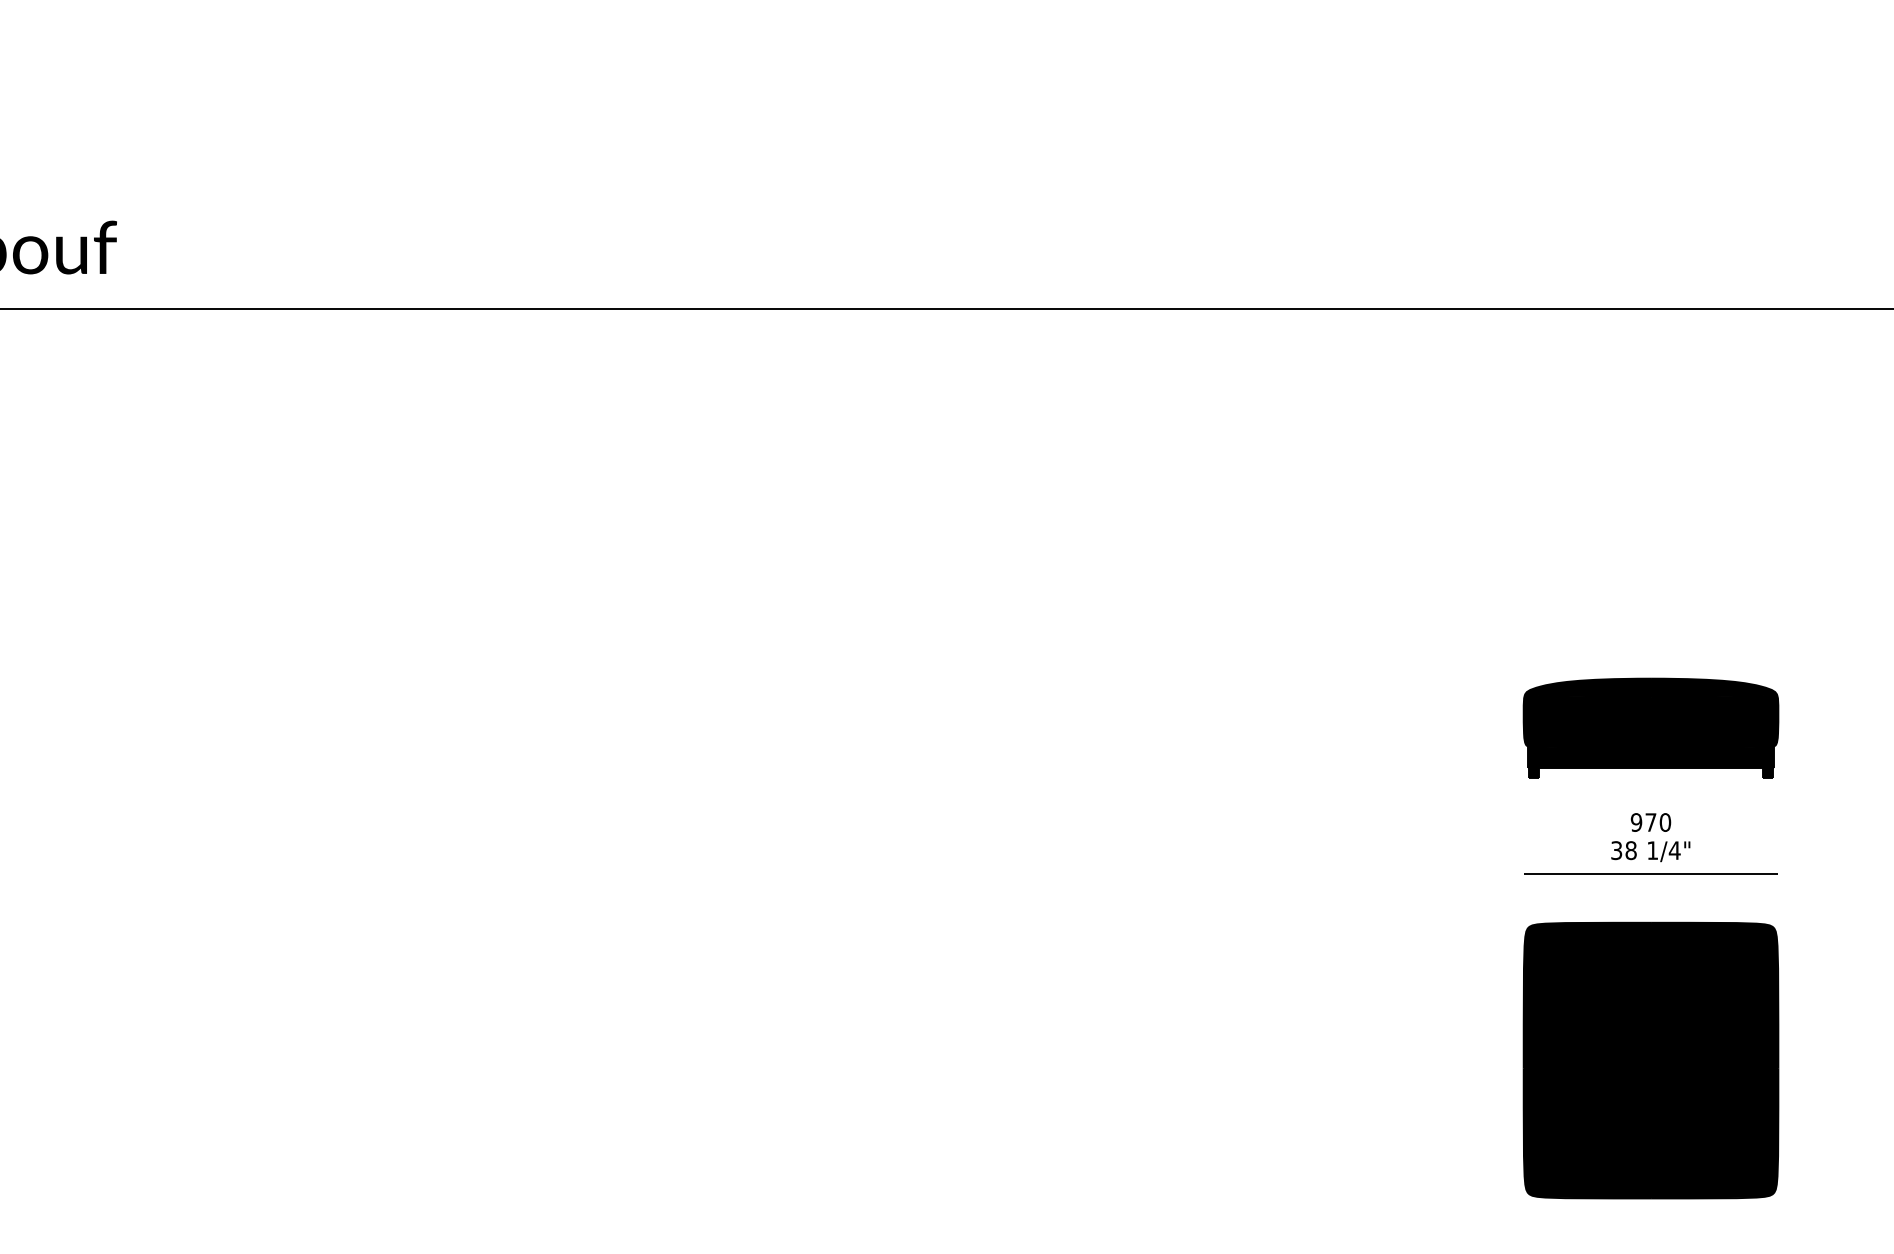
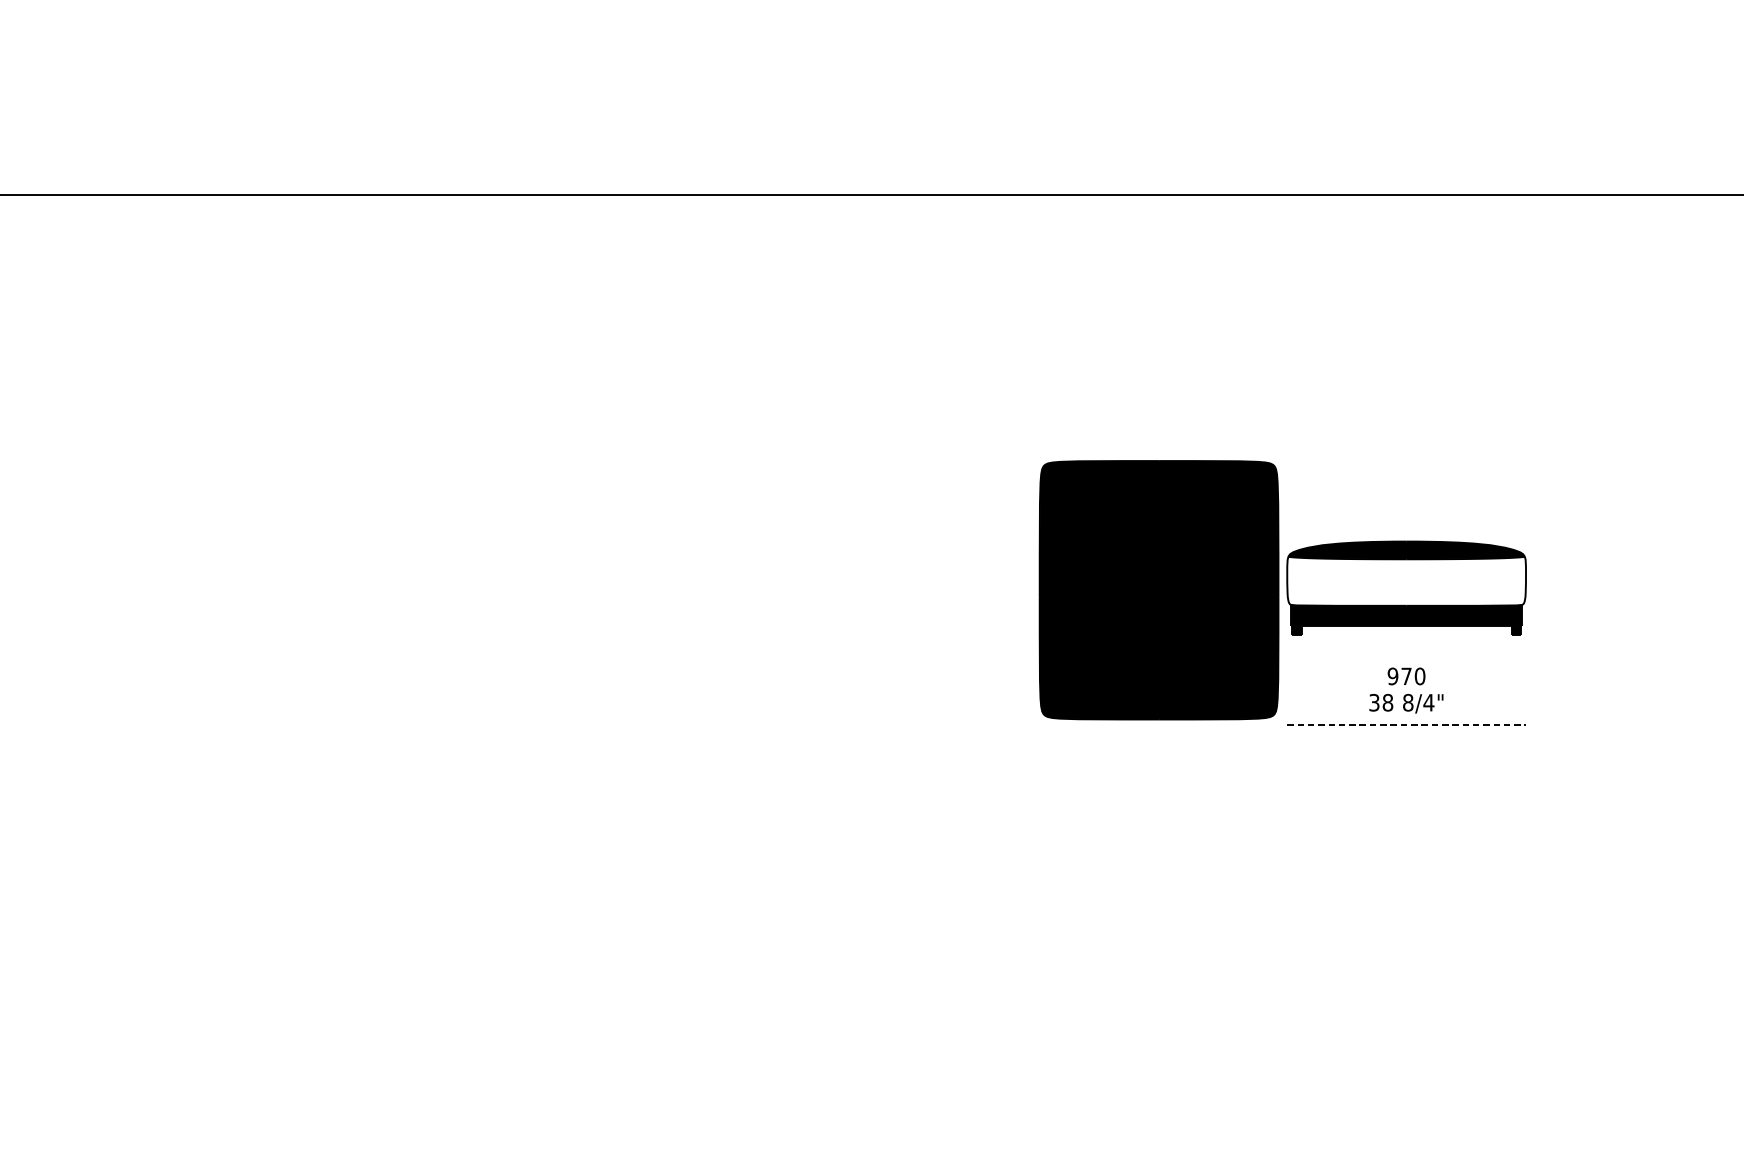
fill: (1650, 720) -> (1406, 580), removed
text: (1652, 850) -> (1407, 702), 1/4" -> 8/4"
line: (1651, 873) -> (1407, 724), solid -> dashed
part: (1650, 1060) -> (1158, 590), moved

